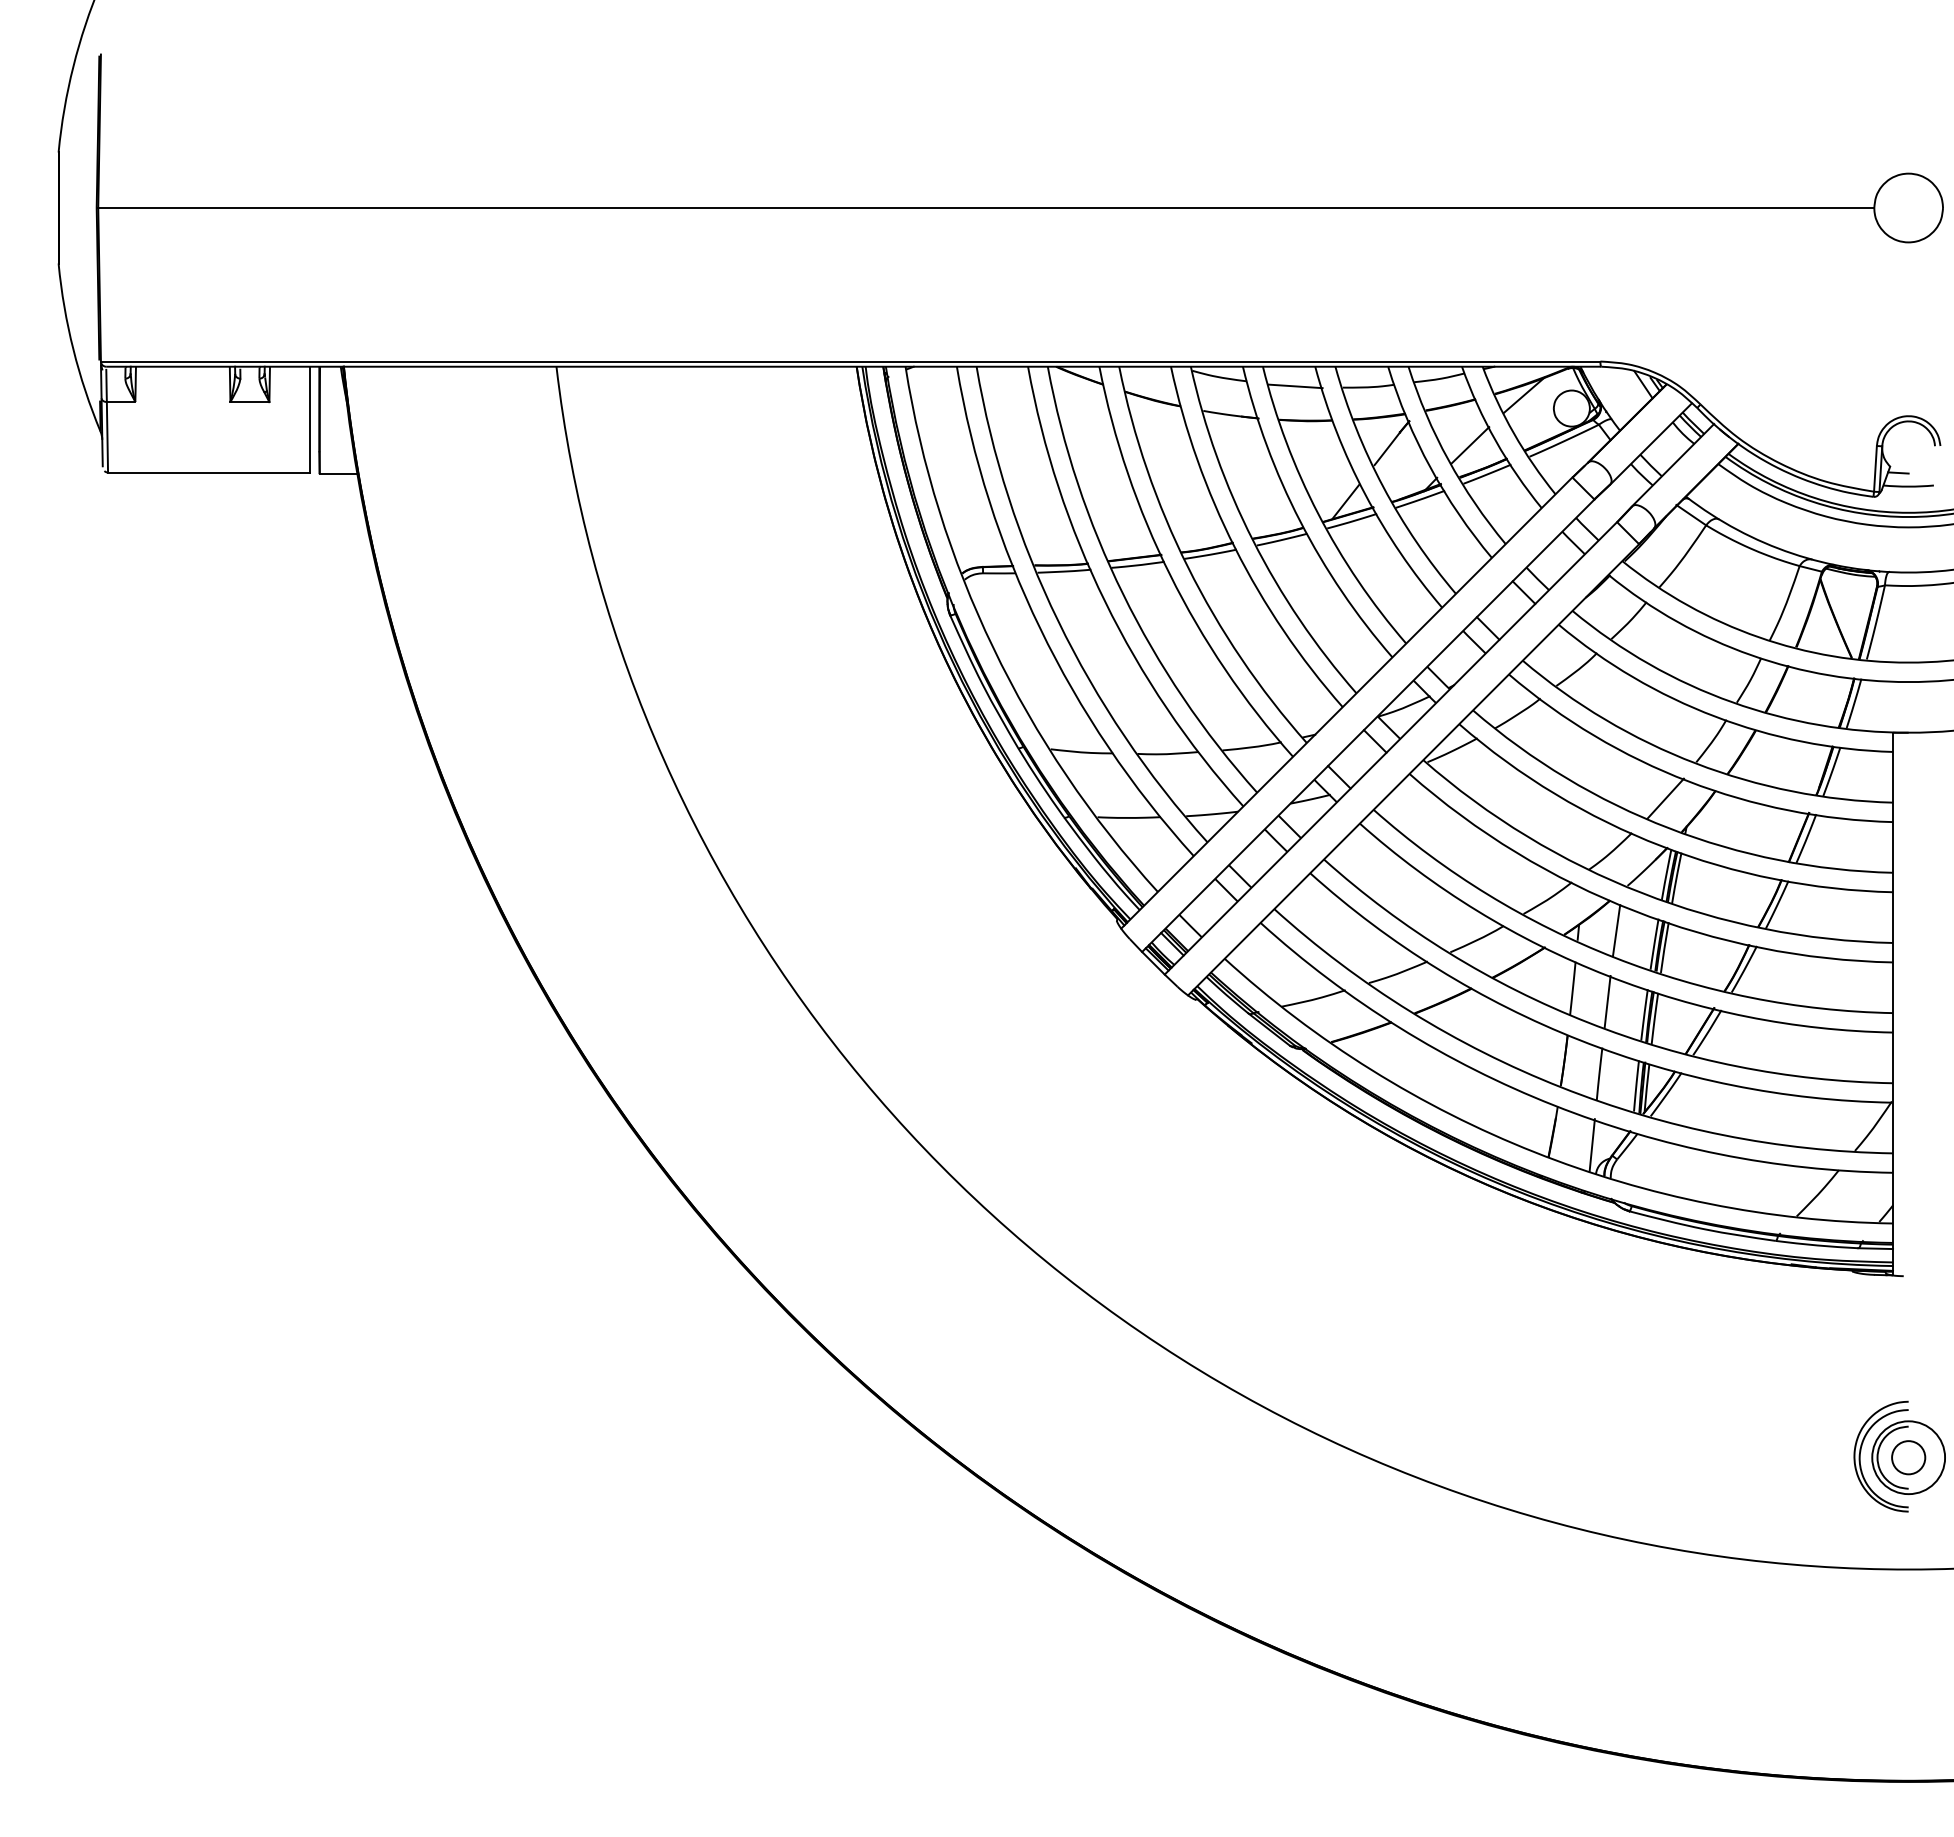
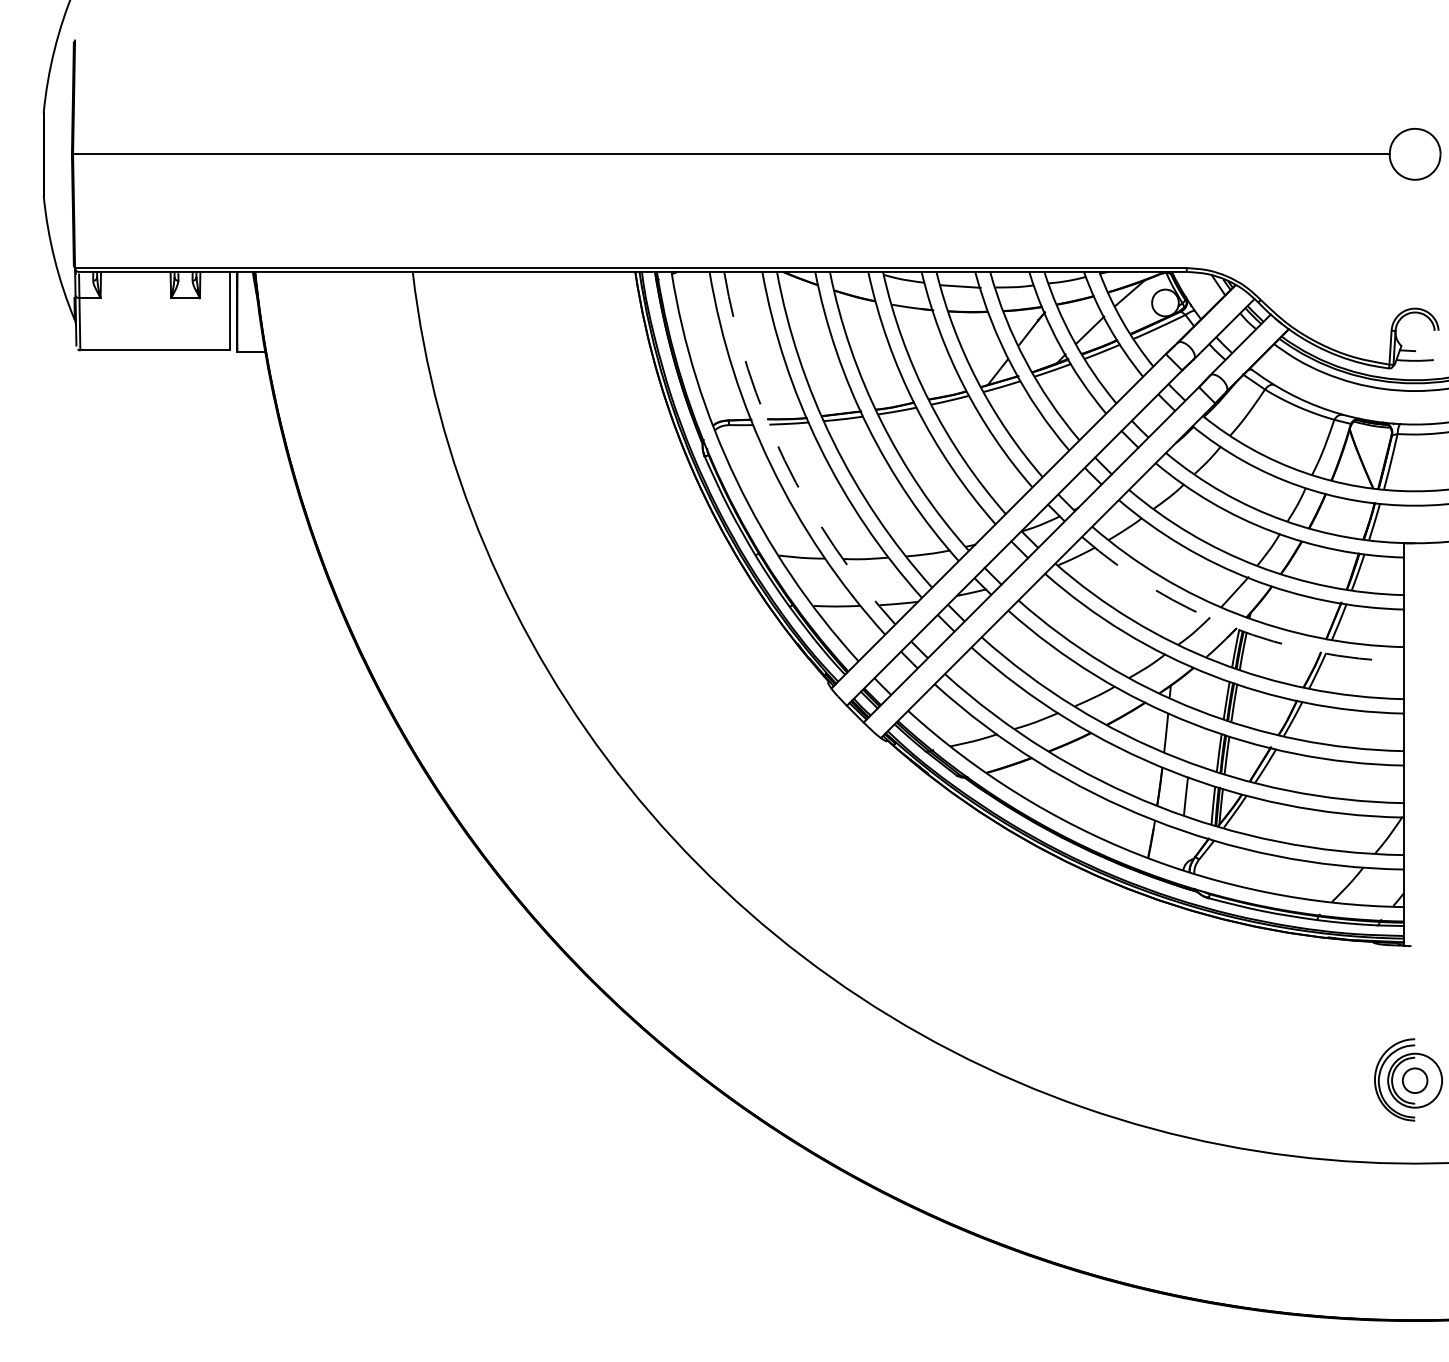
arc: (1058, 621) -> (784, 460), solid -> dashed
arc: (1661, 846) -> (1231, 627), solid -> dashed
line: (1616, 930) -> (1198, 689), removed
line: (1607, 1001) -> (1191, 742), removed
line: (1591, 1144) -> (1180, 848), removed

